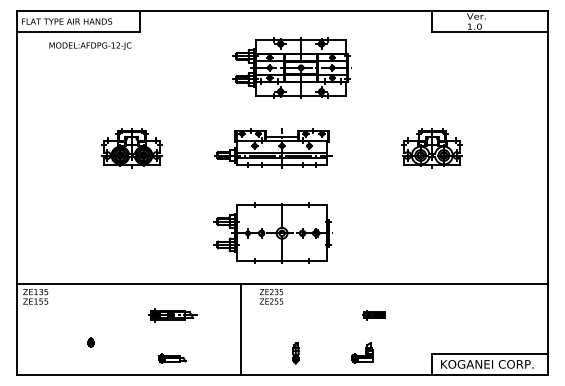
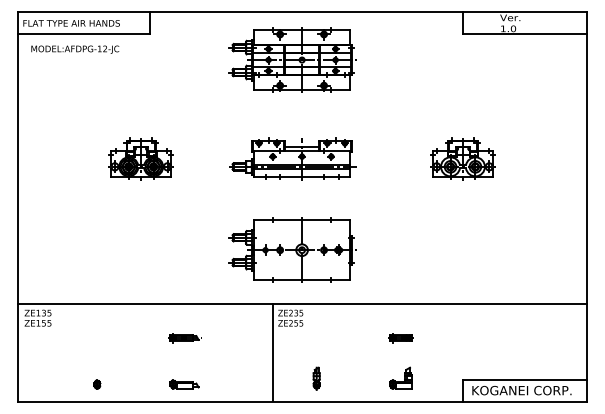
text: (90, 46) -> (75, 50), moved
part: (291, 67) -> (291, 59), moved
part: (172, 315) -> (184, 338), size x0.62
line: (240, 328) -> (272, 352), moved
part: (90, 342) -> (96, 384), moved
part: (362, 352) -> (401, 377), moved

